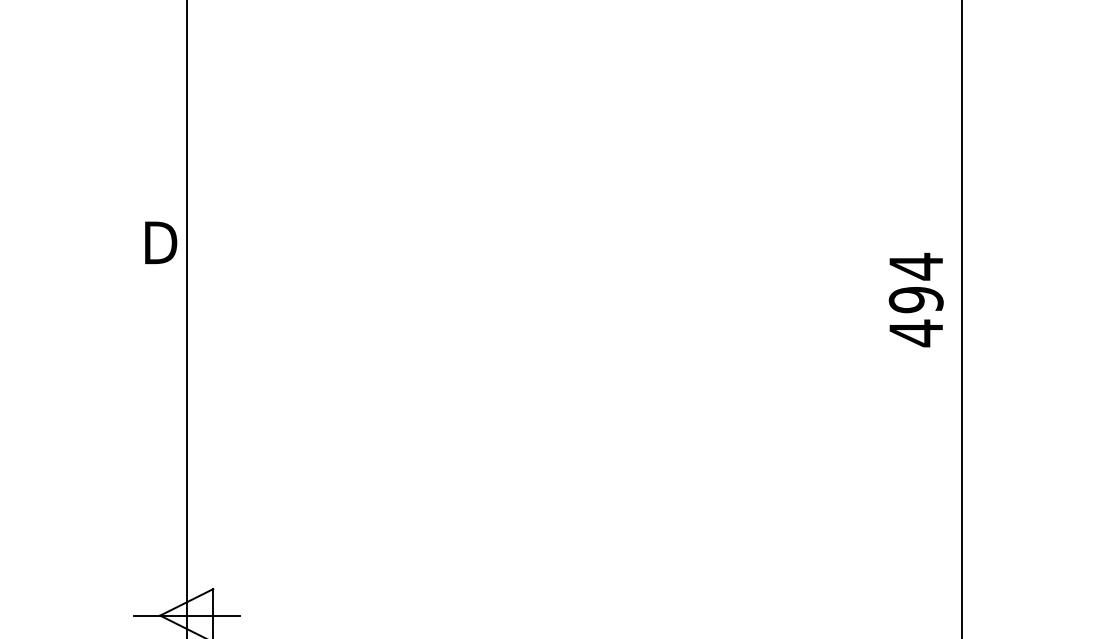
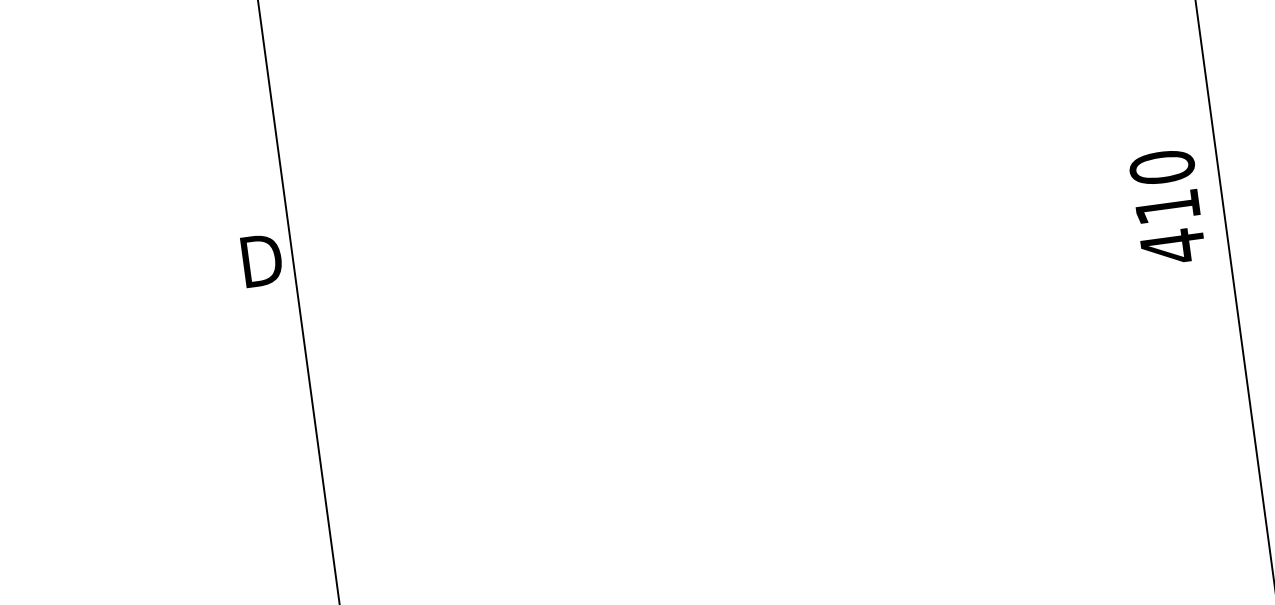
text: (915, 282) -> (1163, 186), 494 -> 410

